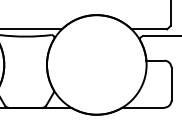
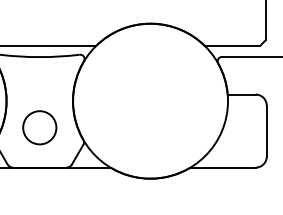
circle: (25, 81) -> (39, 126), added

